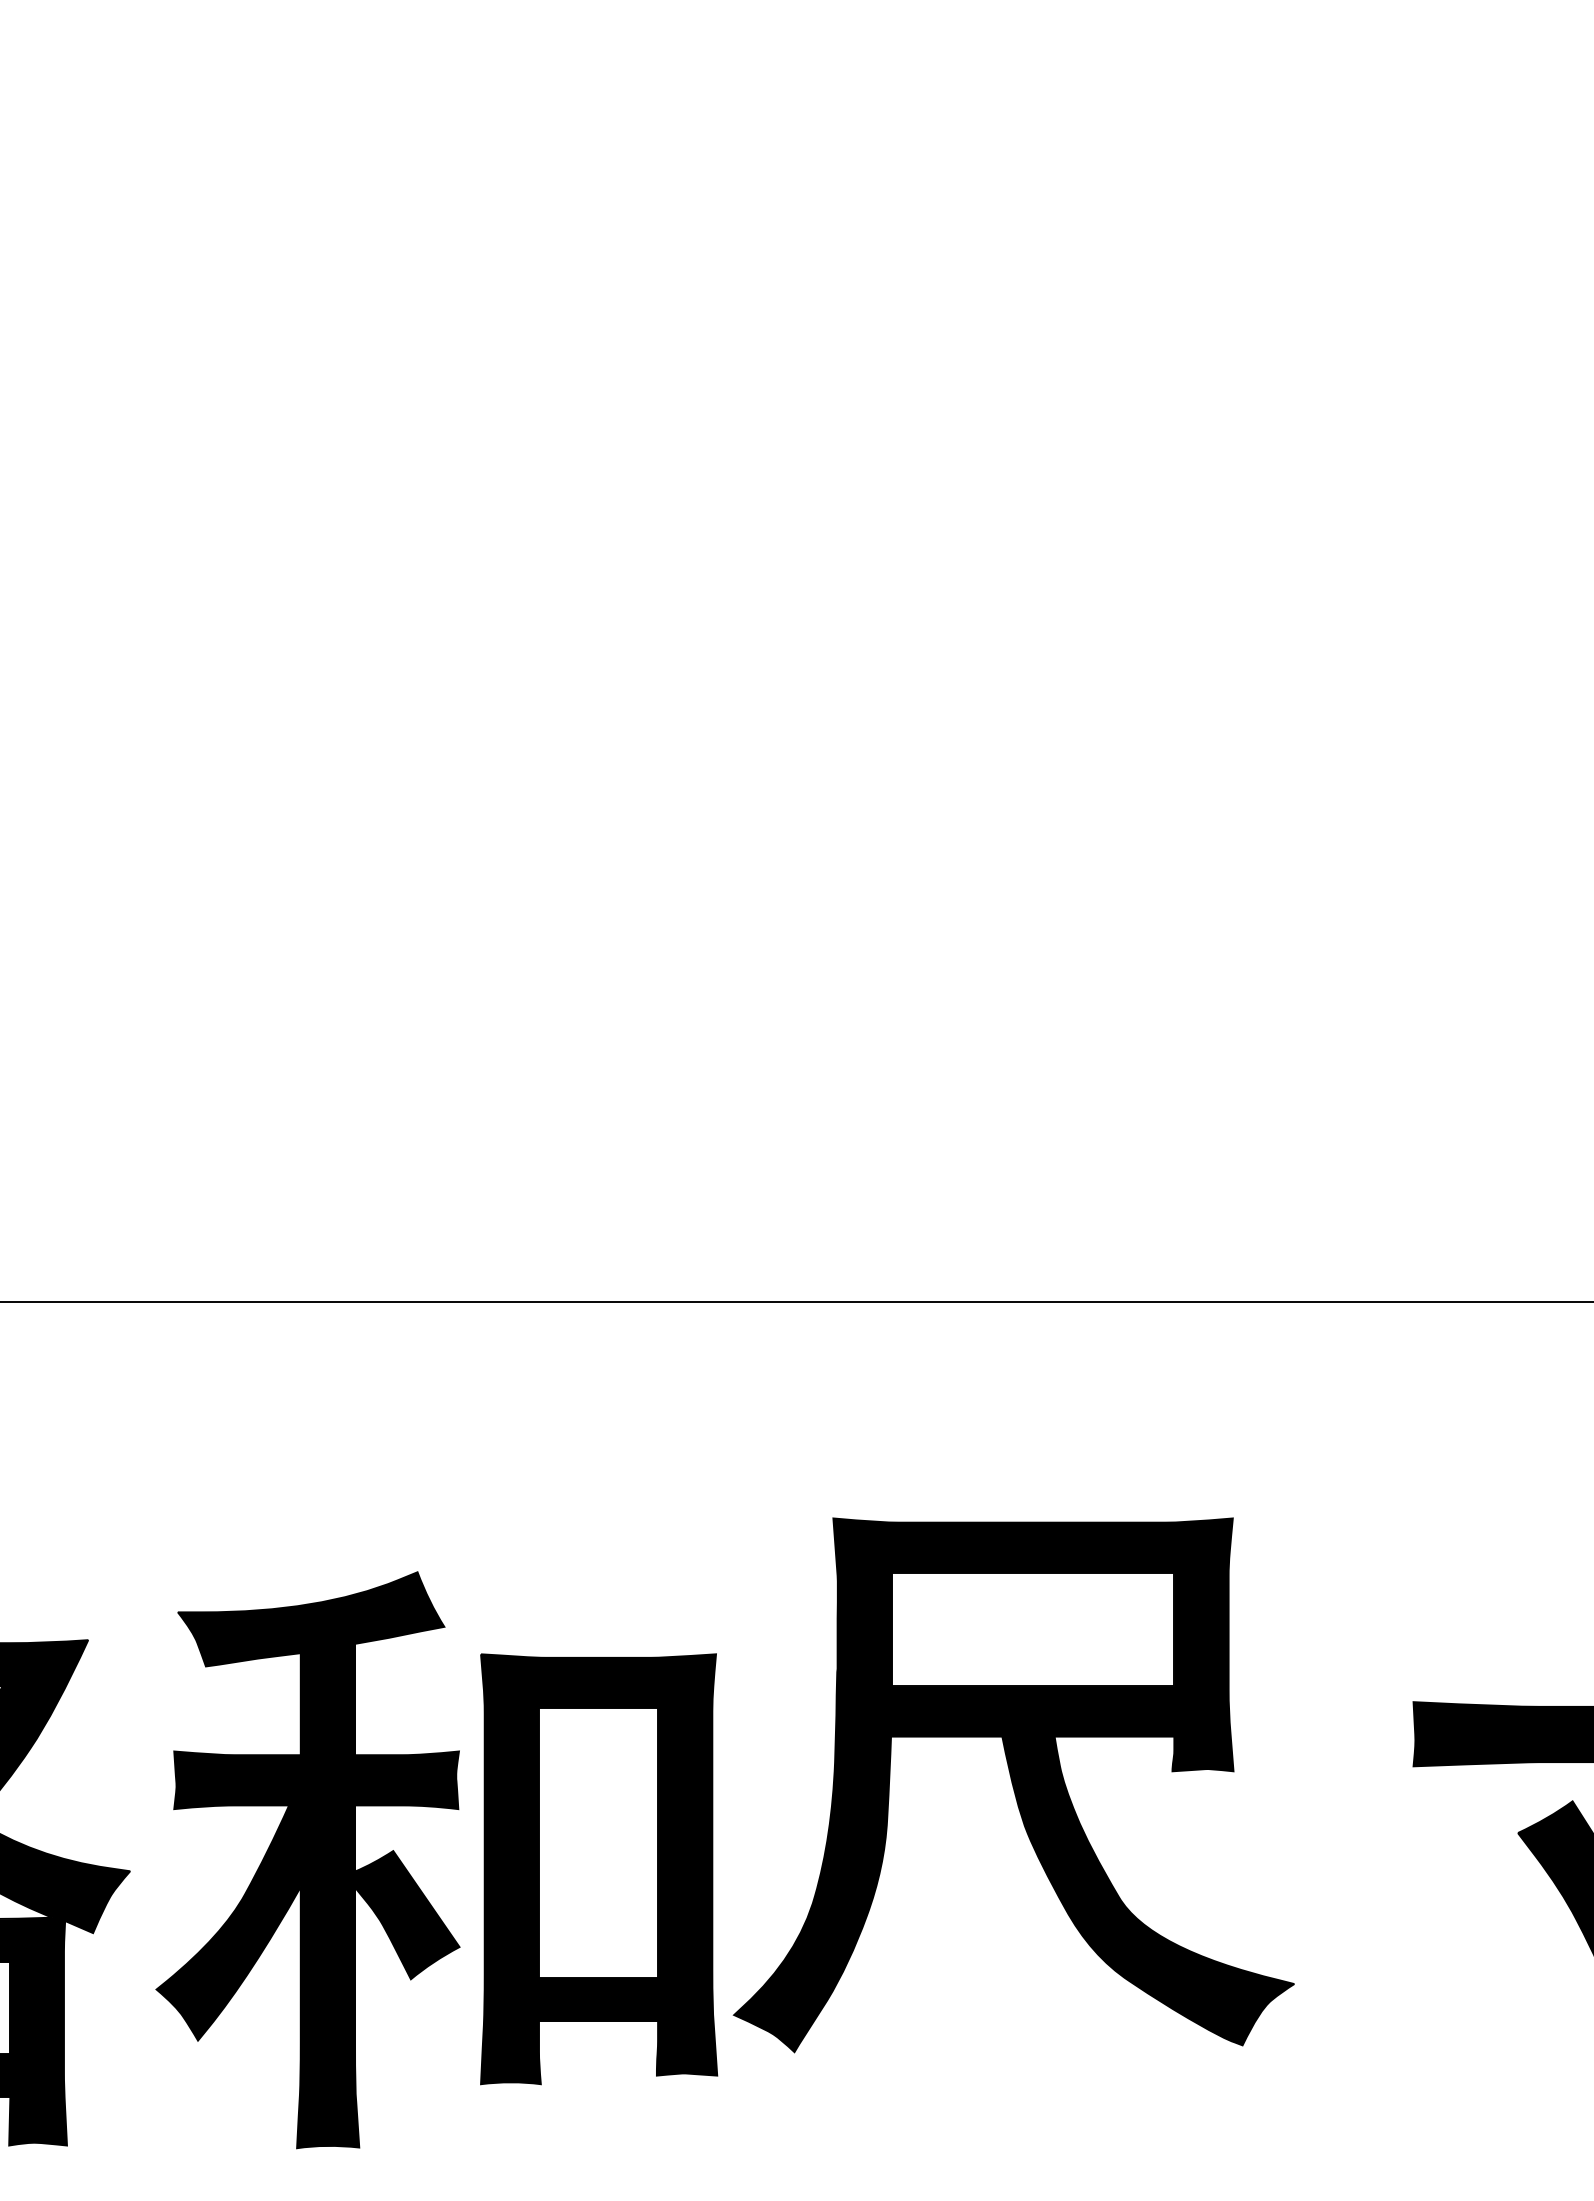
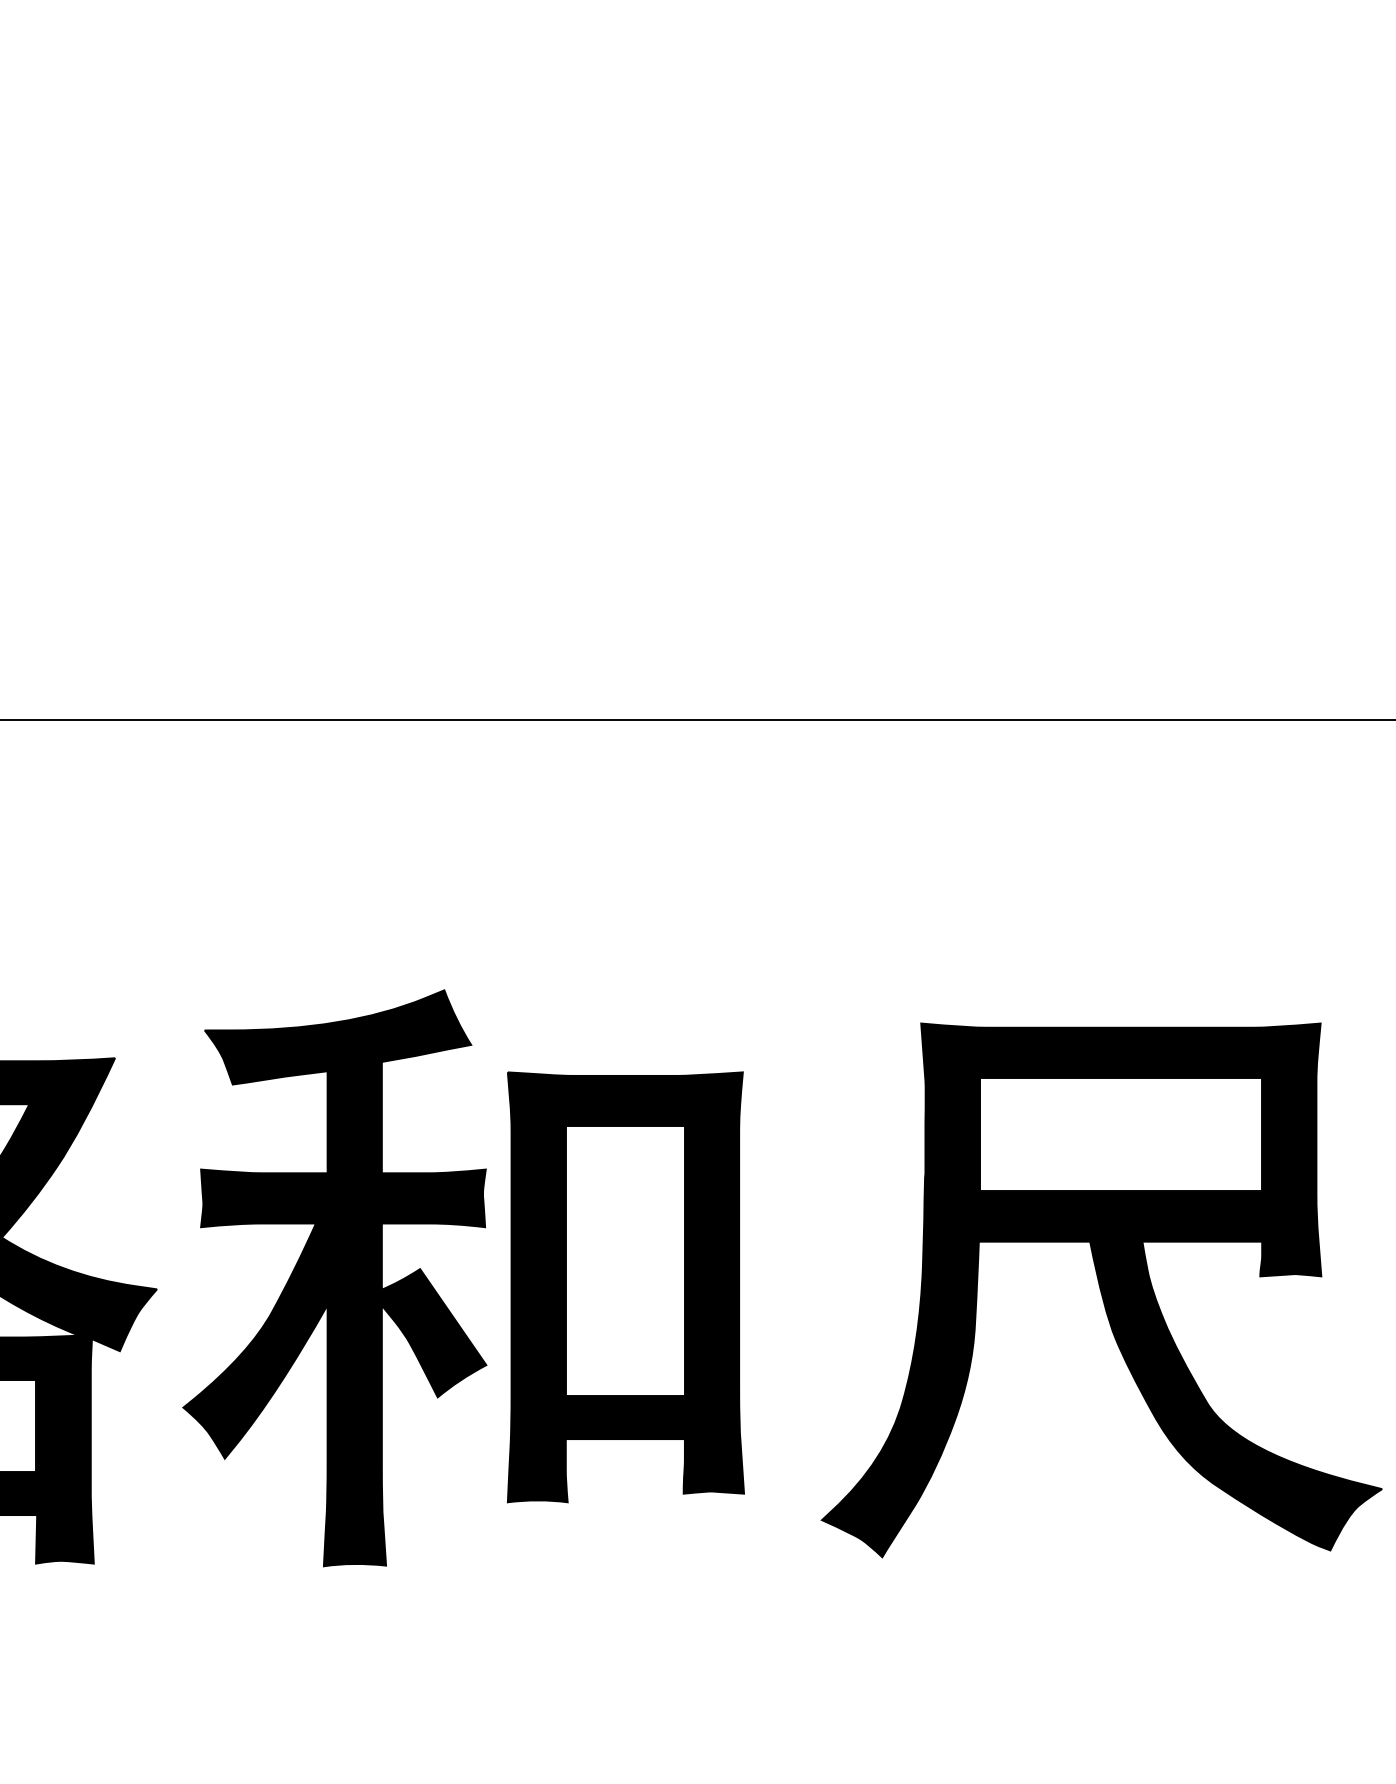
part: (1013, 1785) -> (1101, 1290), moved

